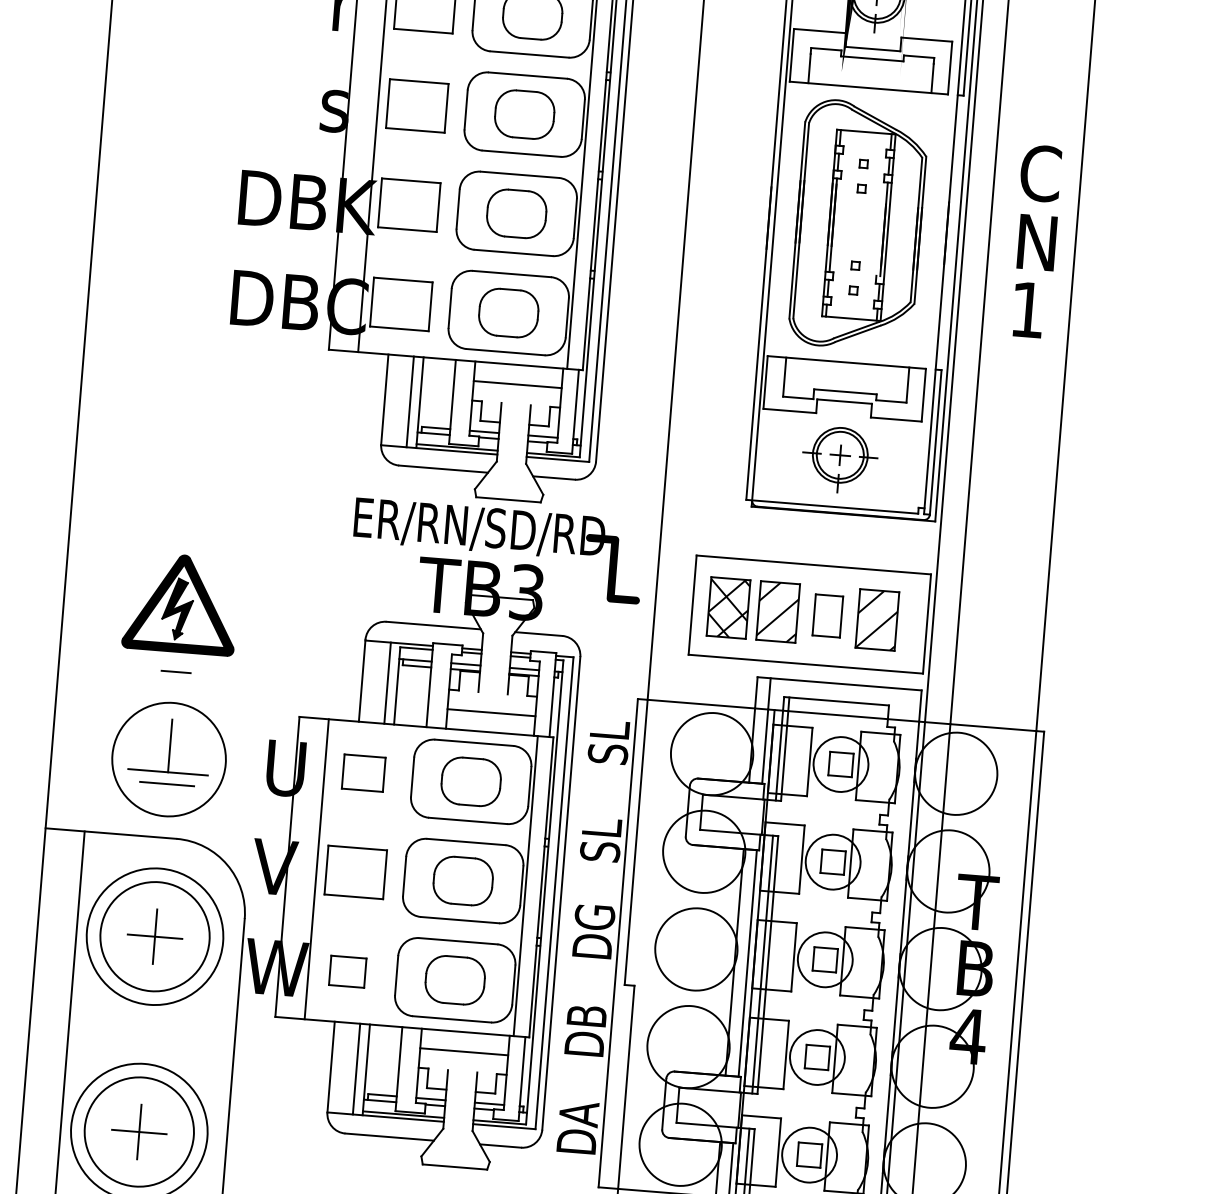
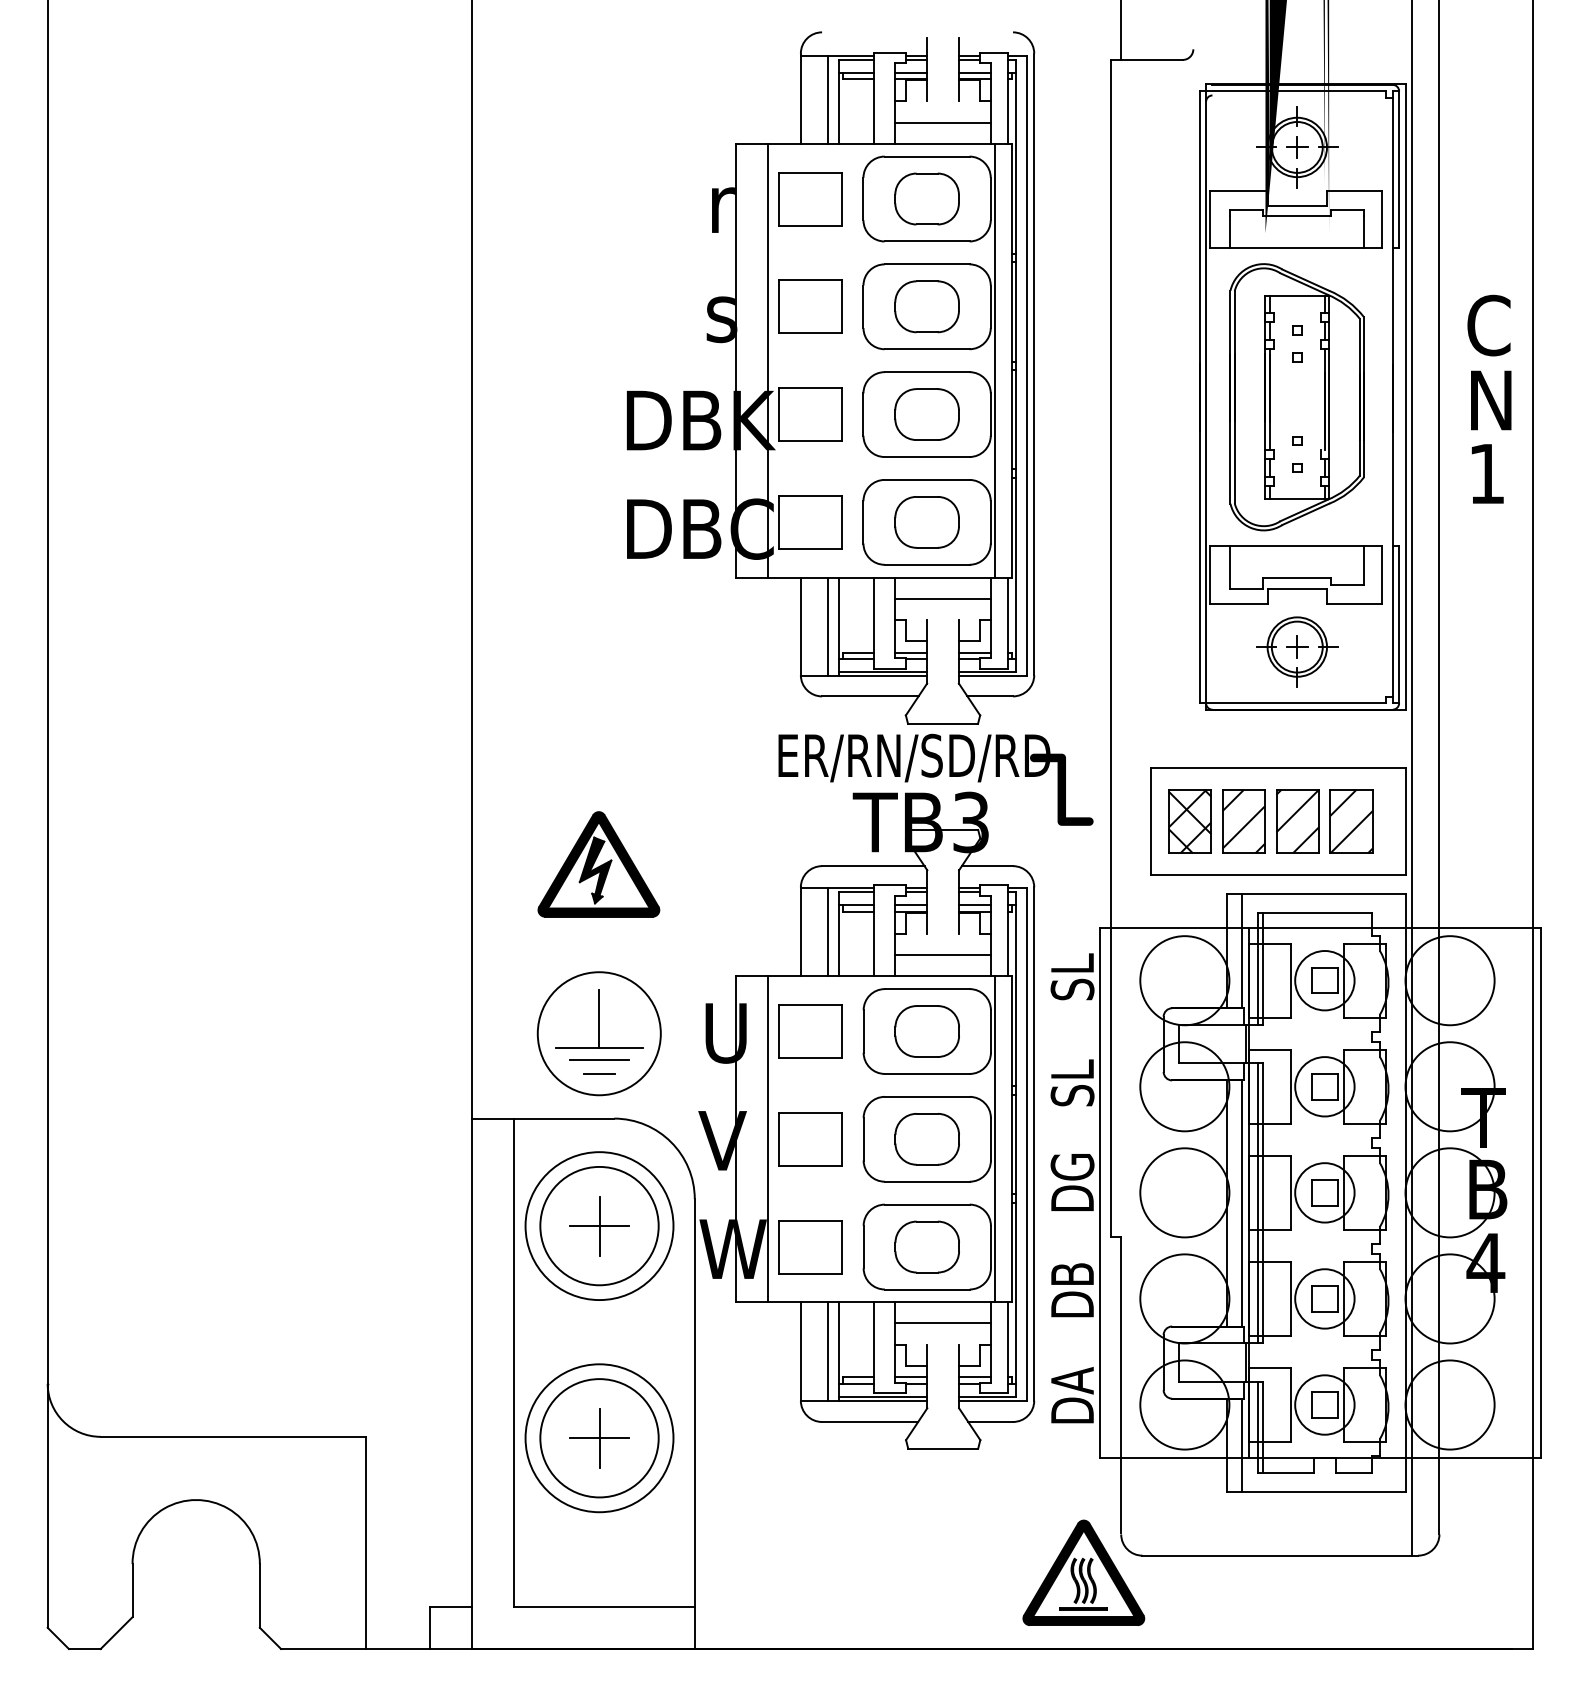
part: (827, 615) -> (1297, 821), size x1.43
line: (176, 671) -> (599, 1073), moved
part: (363, 773) -> (810, 1031), size x1.43
part: (347, 972) -> (810, 1247), size x1.67

